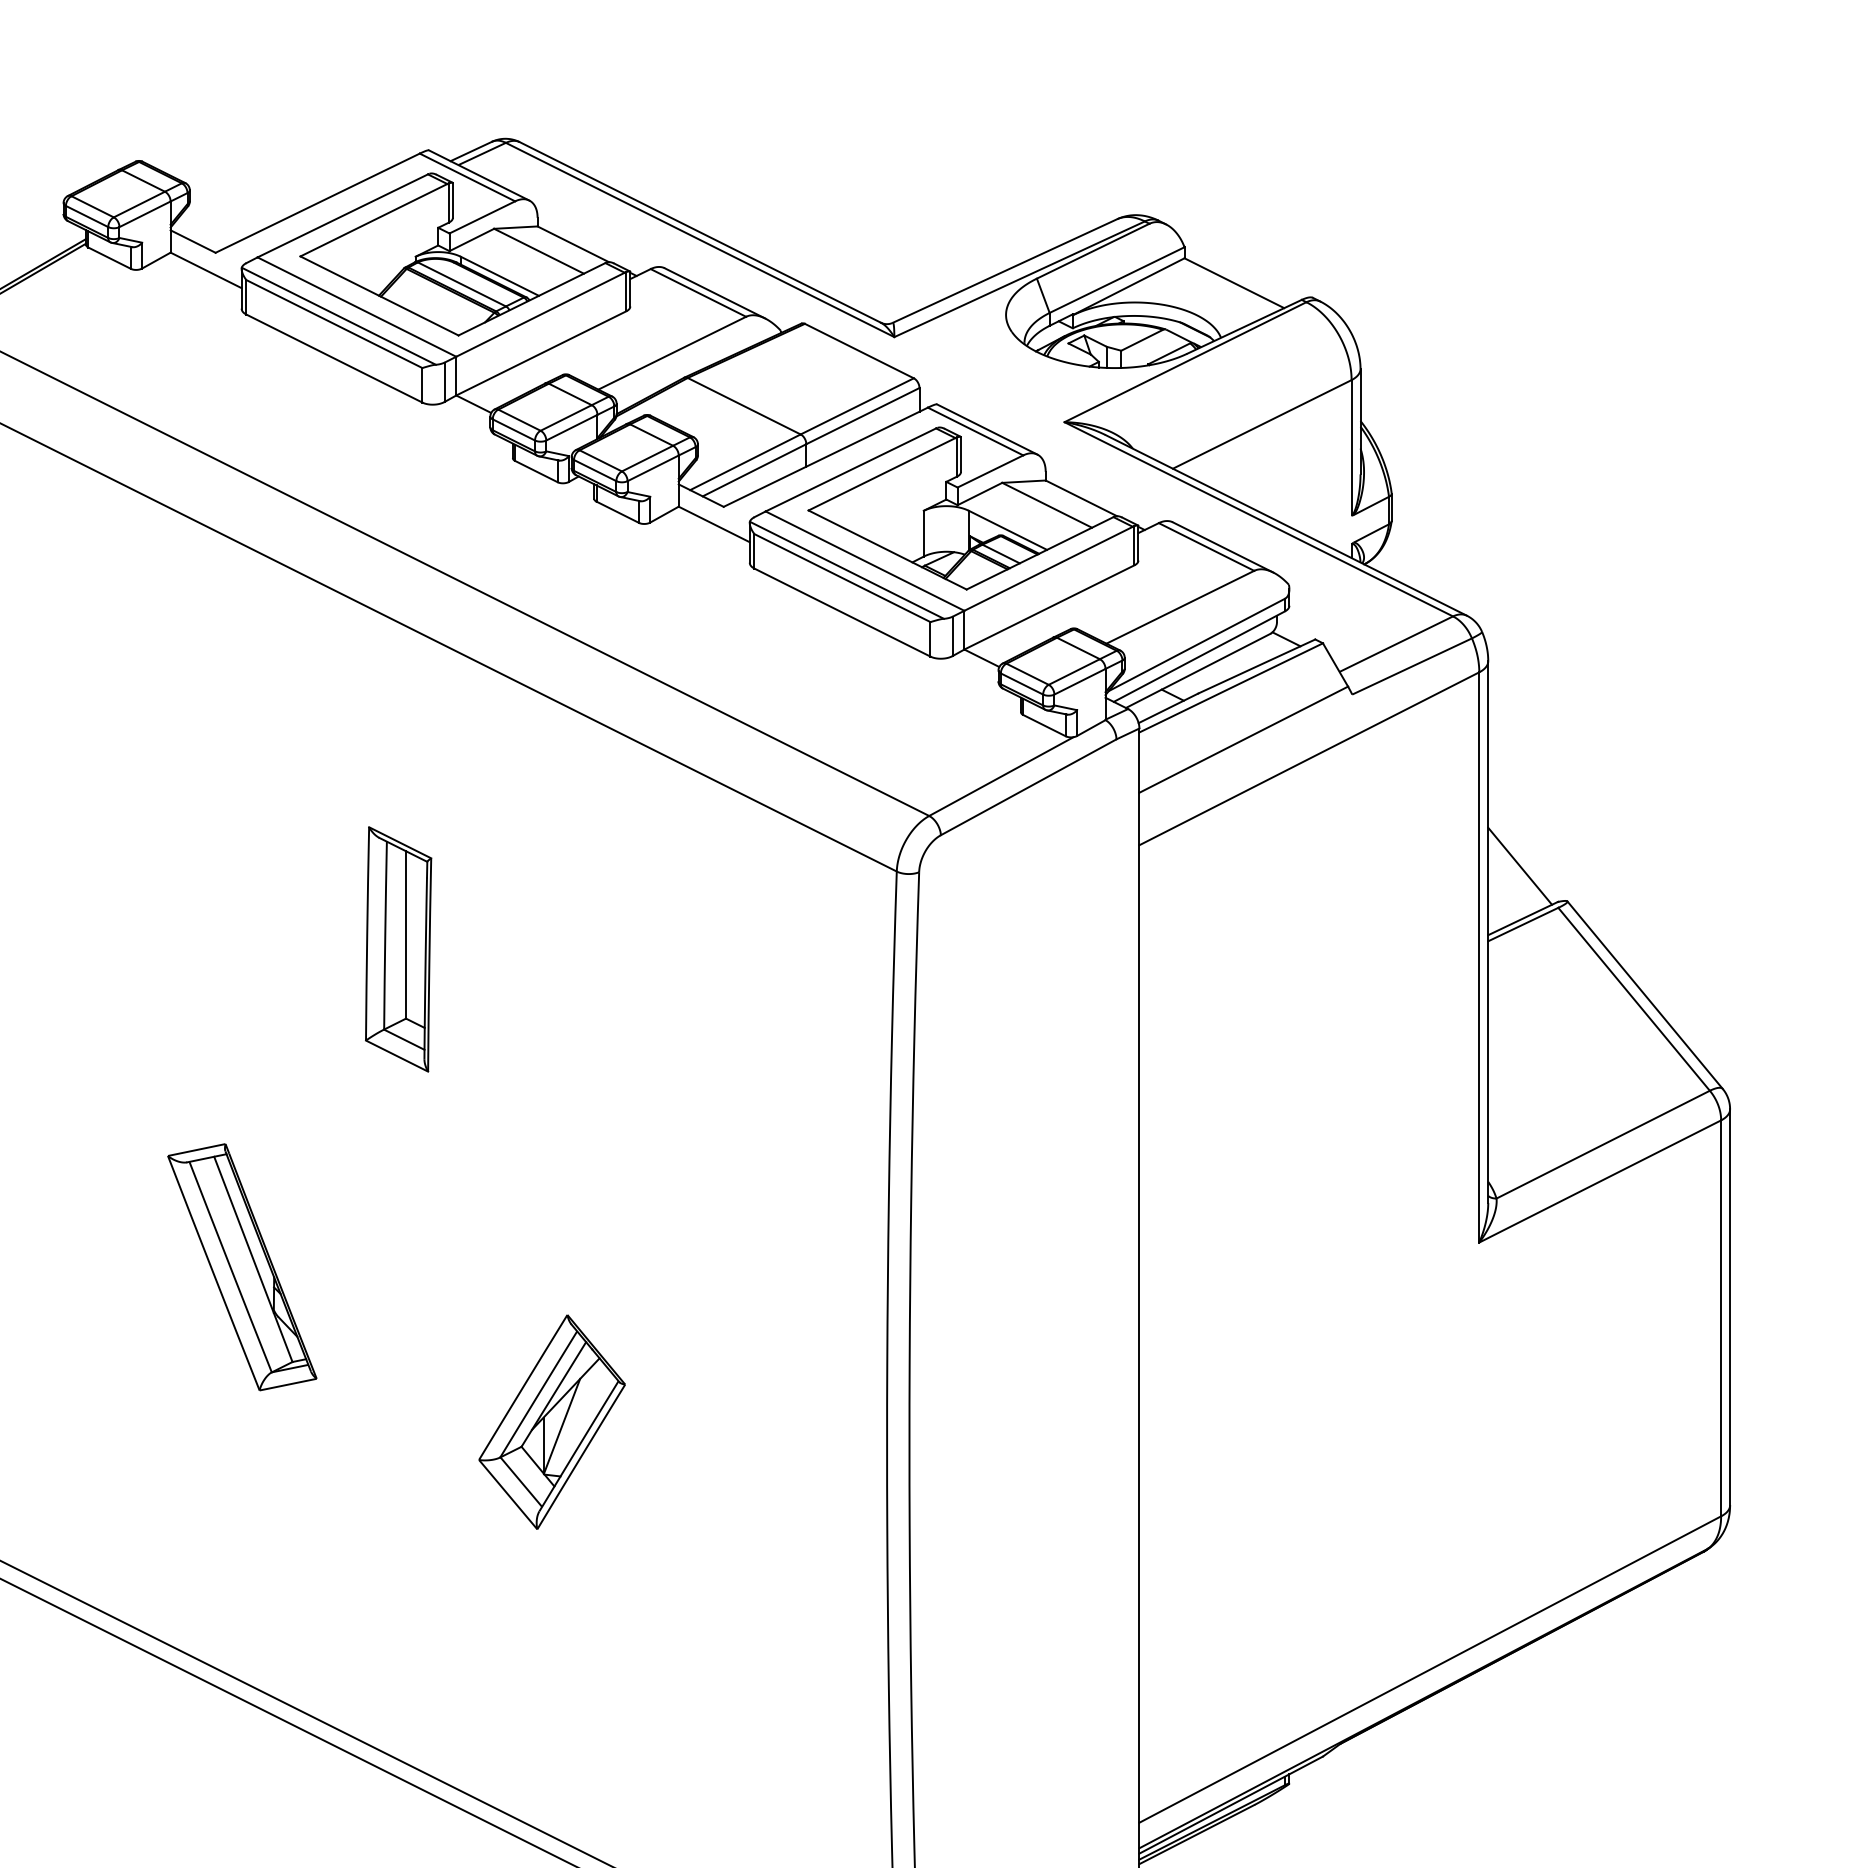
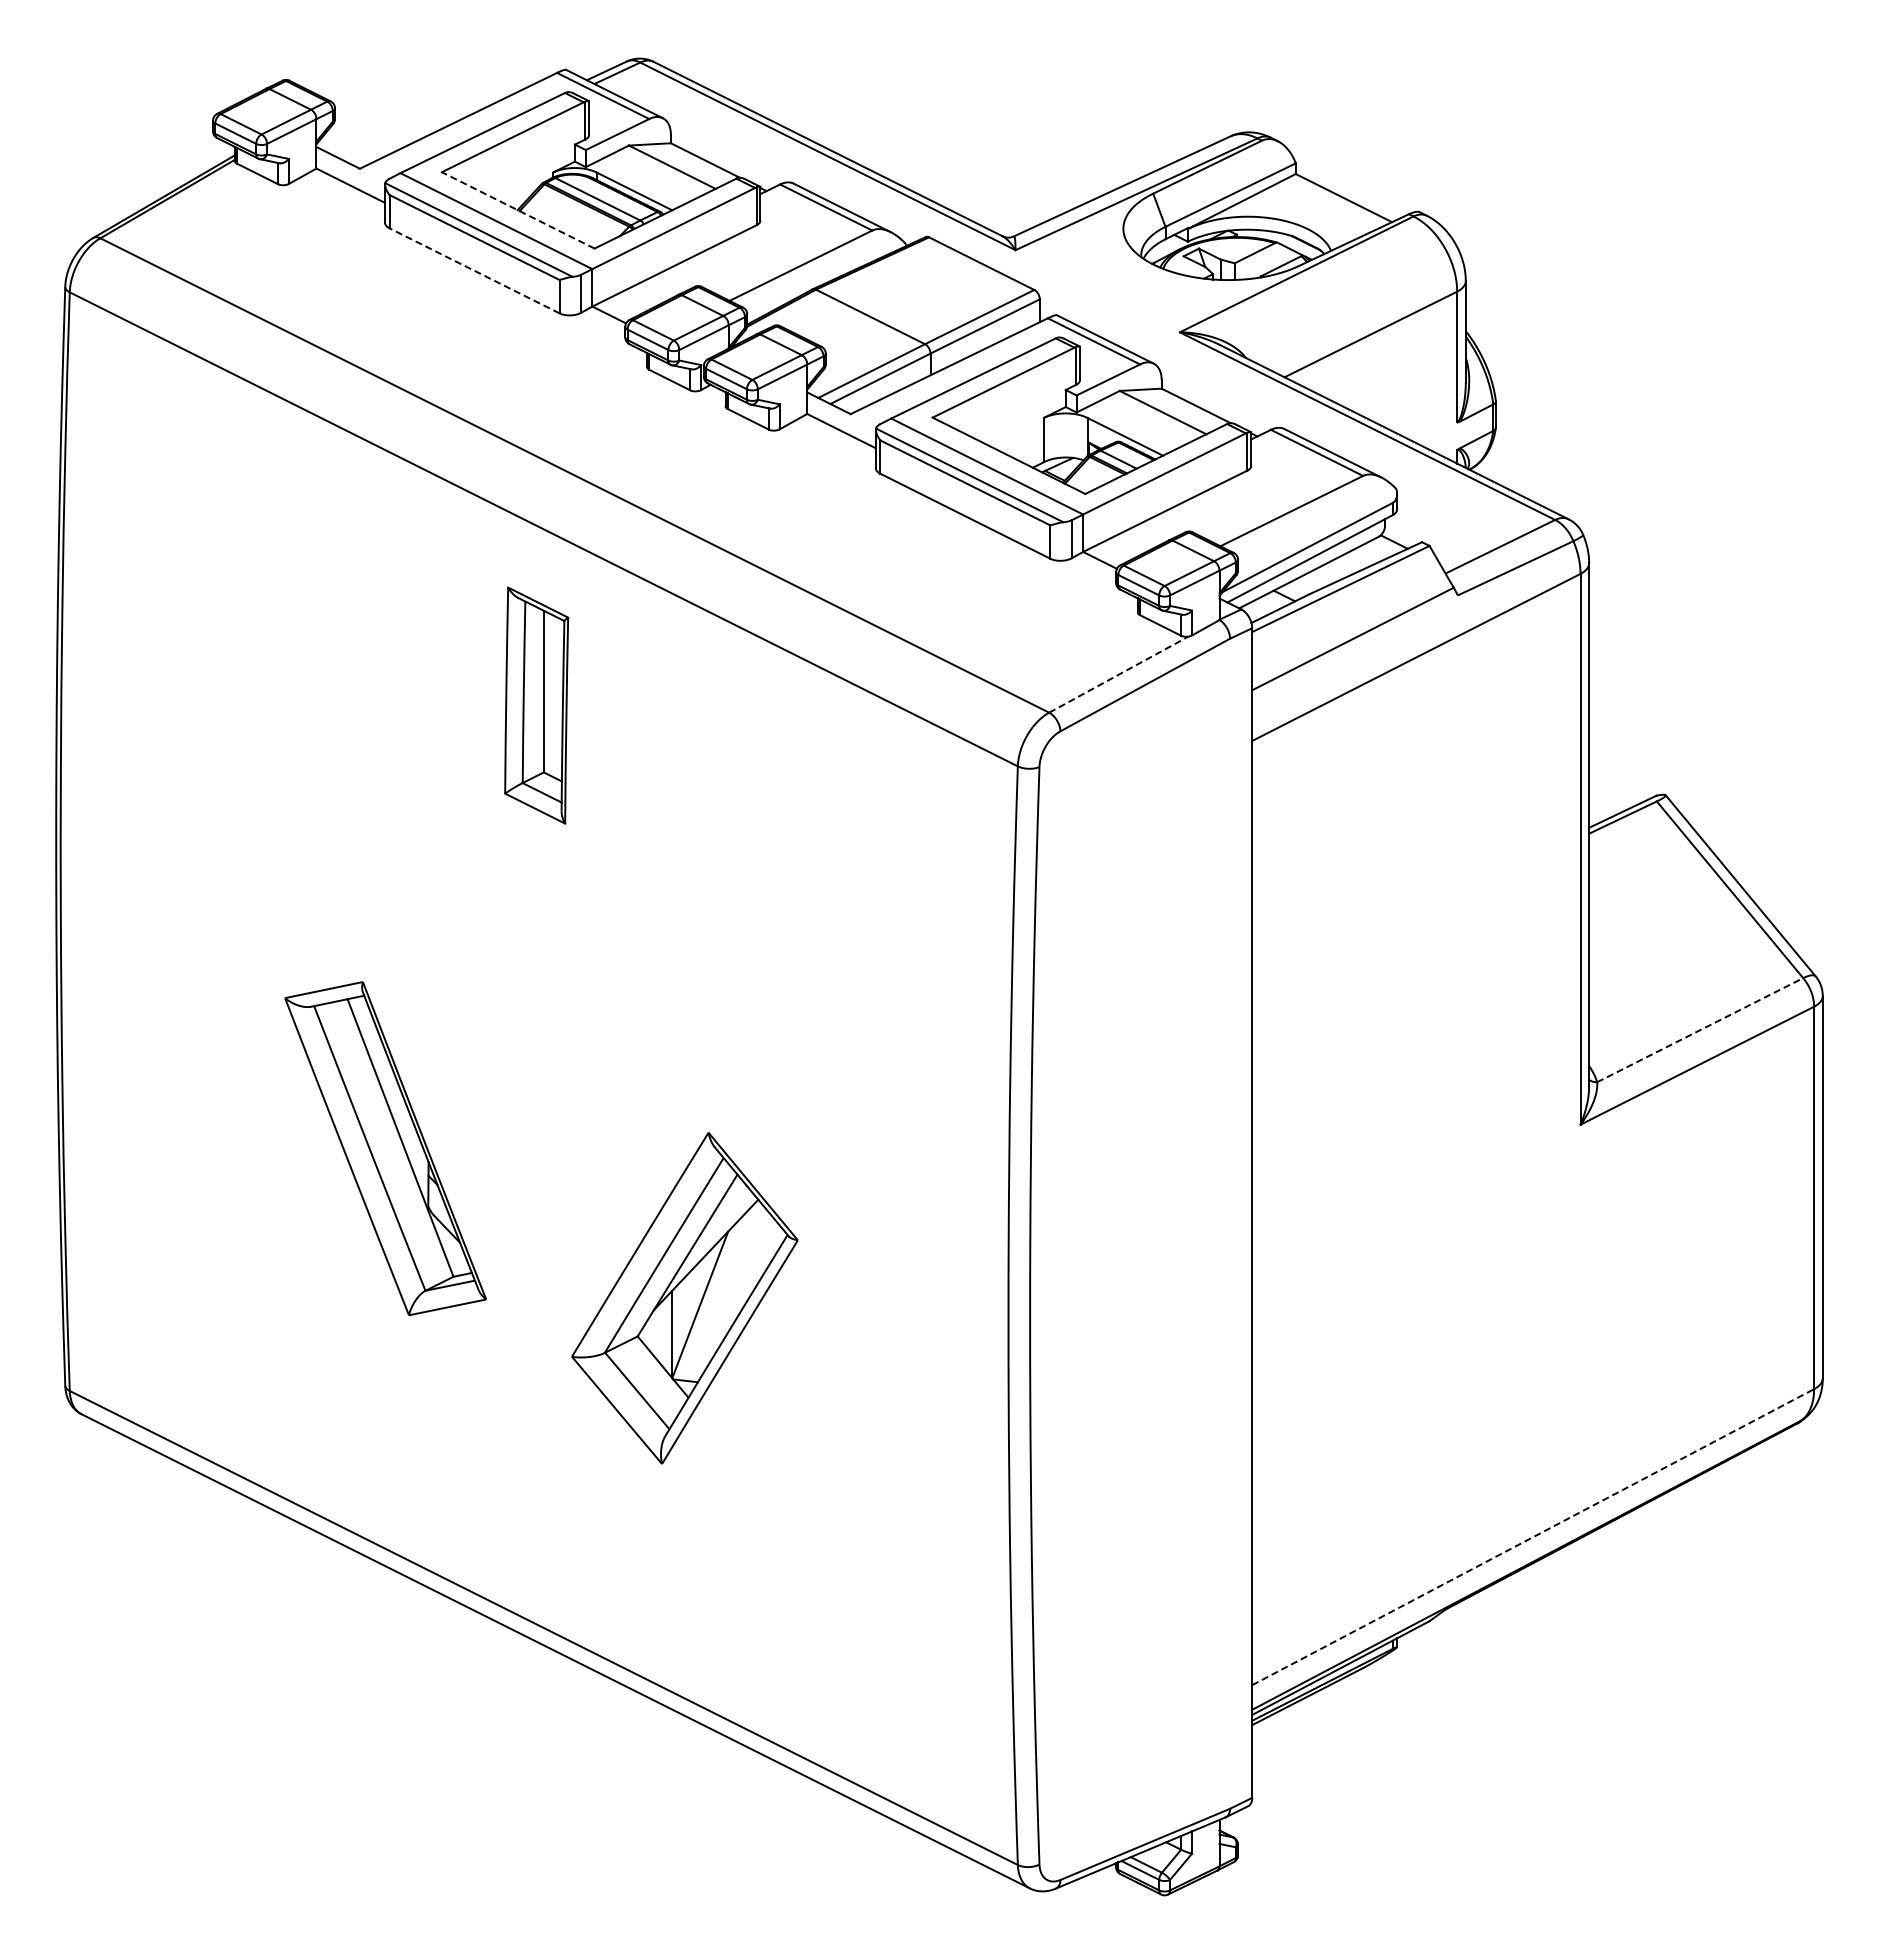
line: (378, 296) -> (517, 210), solid -> dashed
line: (334, 358) -> (474, 270), solid -> dashed
line: (1002, 776) -> (1119, 674), solid -> dashed
line: (1519, 866) -> (1619, 761), removed
part: (398, 949) -> (536, 705), moved
line: (1603, 1143) -> (1700, 1029), solid -> dashed
part: (242, 1267) -> (385, 1148), size x1.4
part: (551, 1421) -> (684, 1297), size x1.6
line: (1430, 1669) -> (1533, 1537), solid -> dashed

